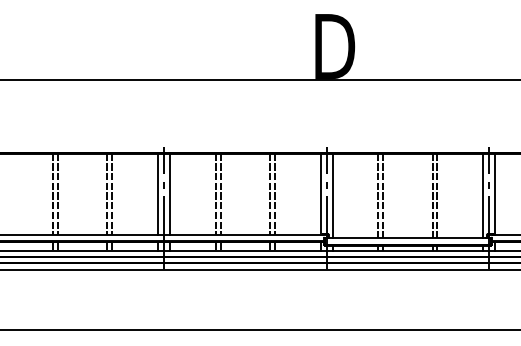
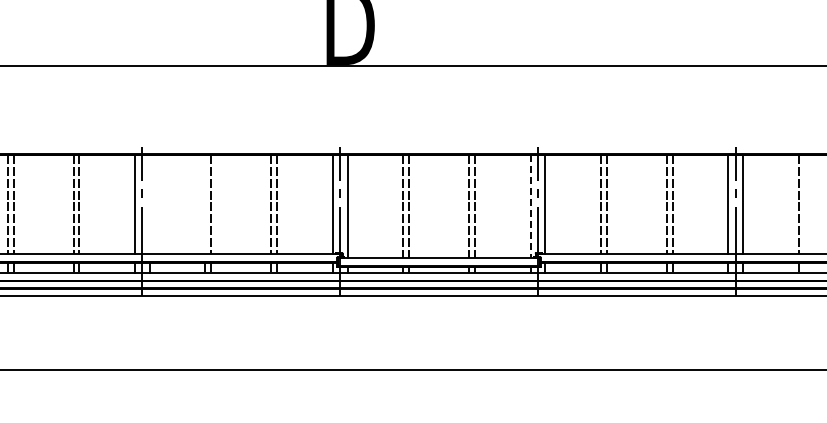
line: (169, 194) -> (149, 204), removed
line: (215, 194) -> (205, 204), removed
line: (483, 196) -> (530, 207), solid -> dashed

